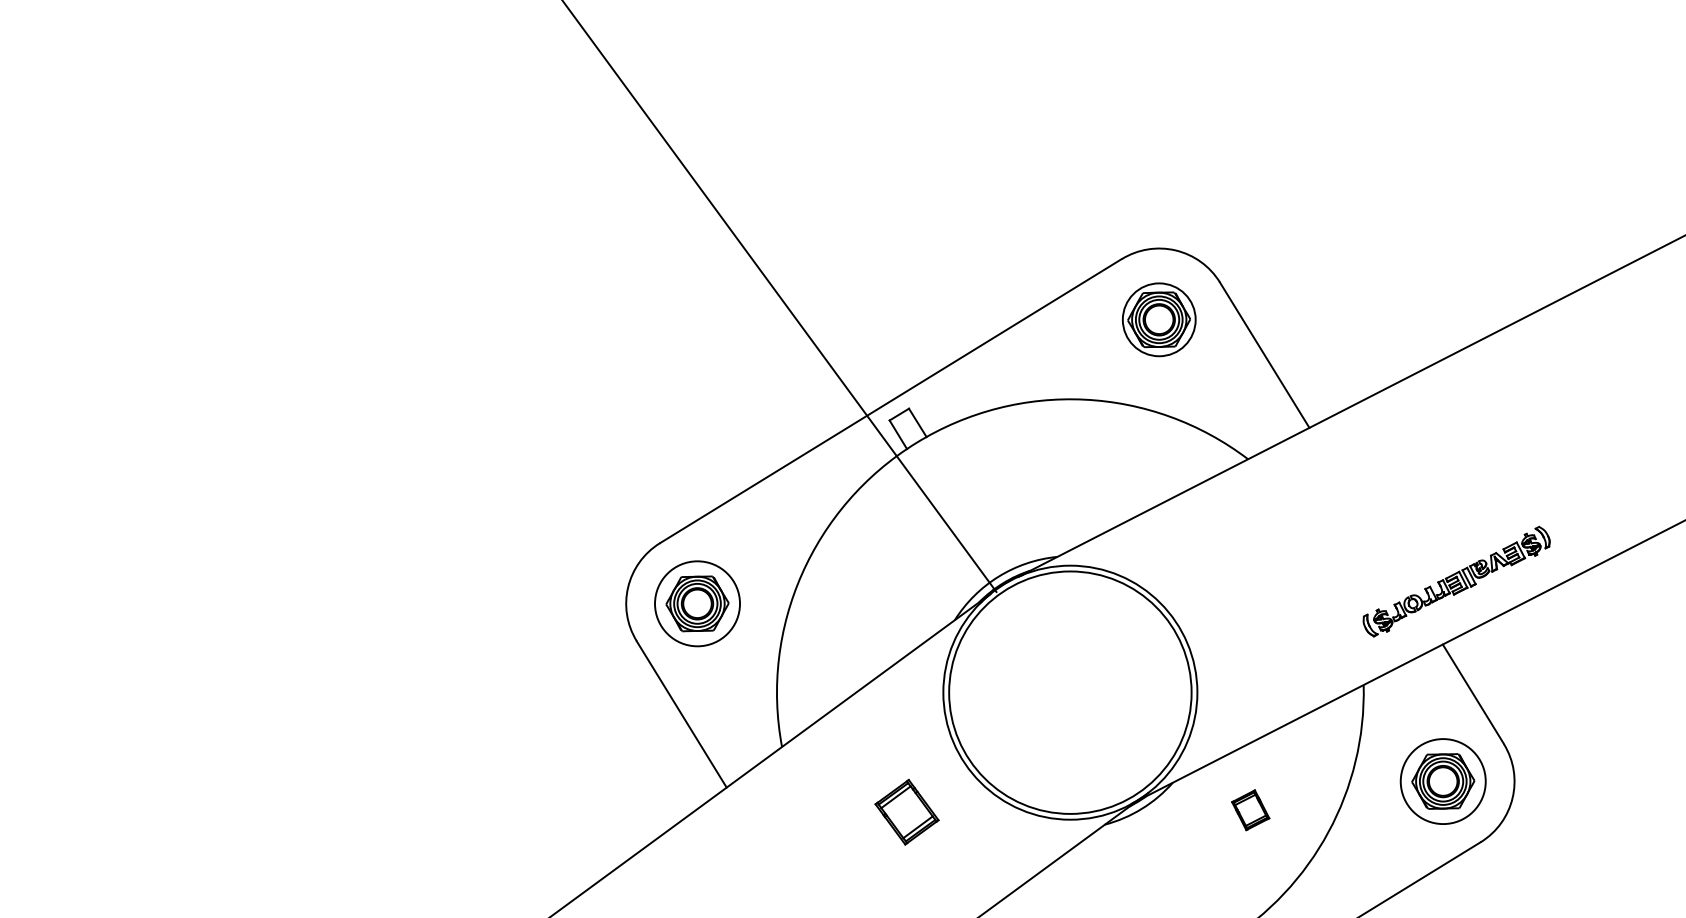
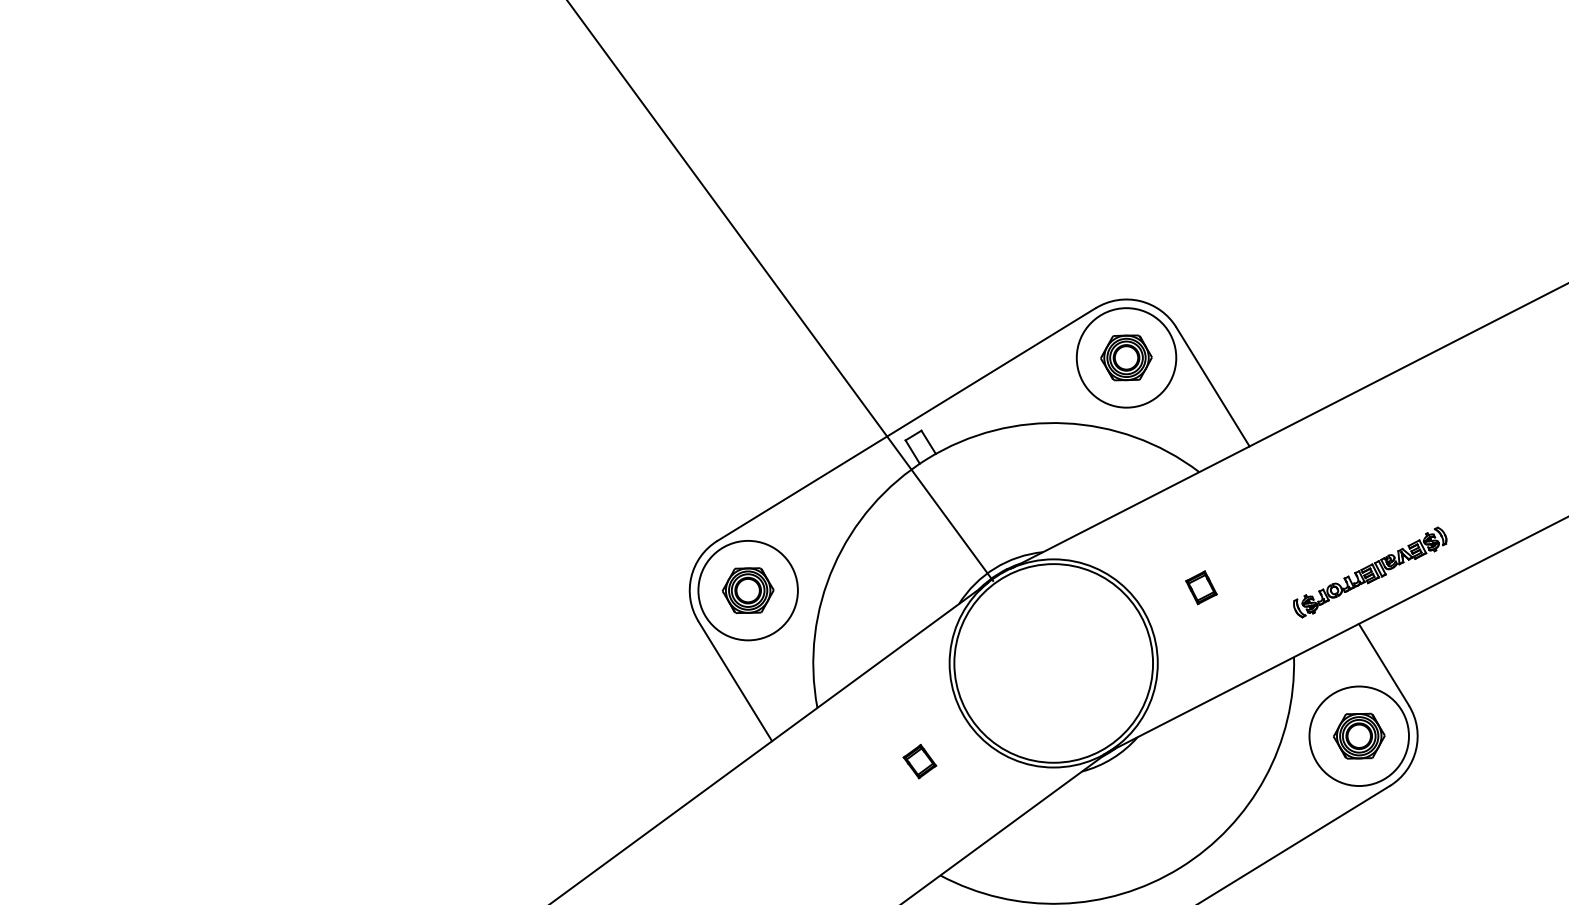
circle: (1159, 319) -> (1126, 357), size x1.67
circle: (696, 603) -> (747, 590), size x1.43
circle: (1442, 781) -> (1358, 736), size x1.43
part: (1250, 809) -> (1201, 587), moved
part: (906, 812) -> (919, 761), size x0.62

